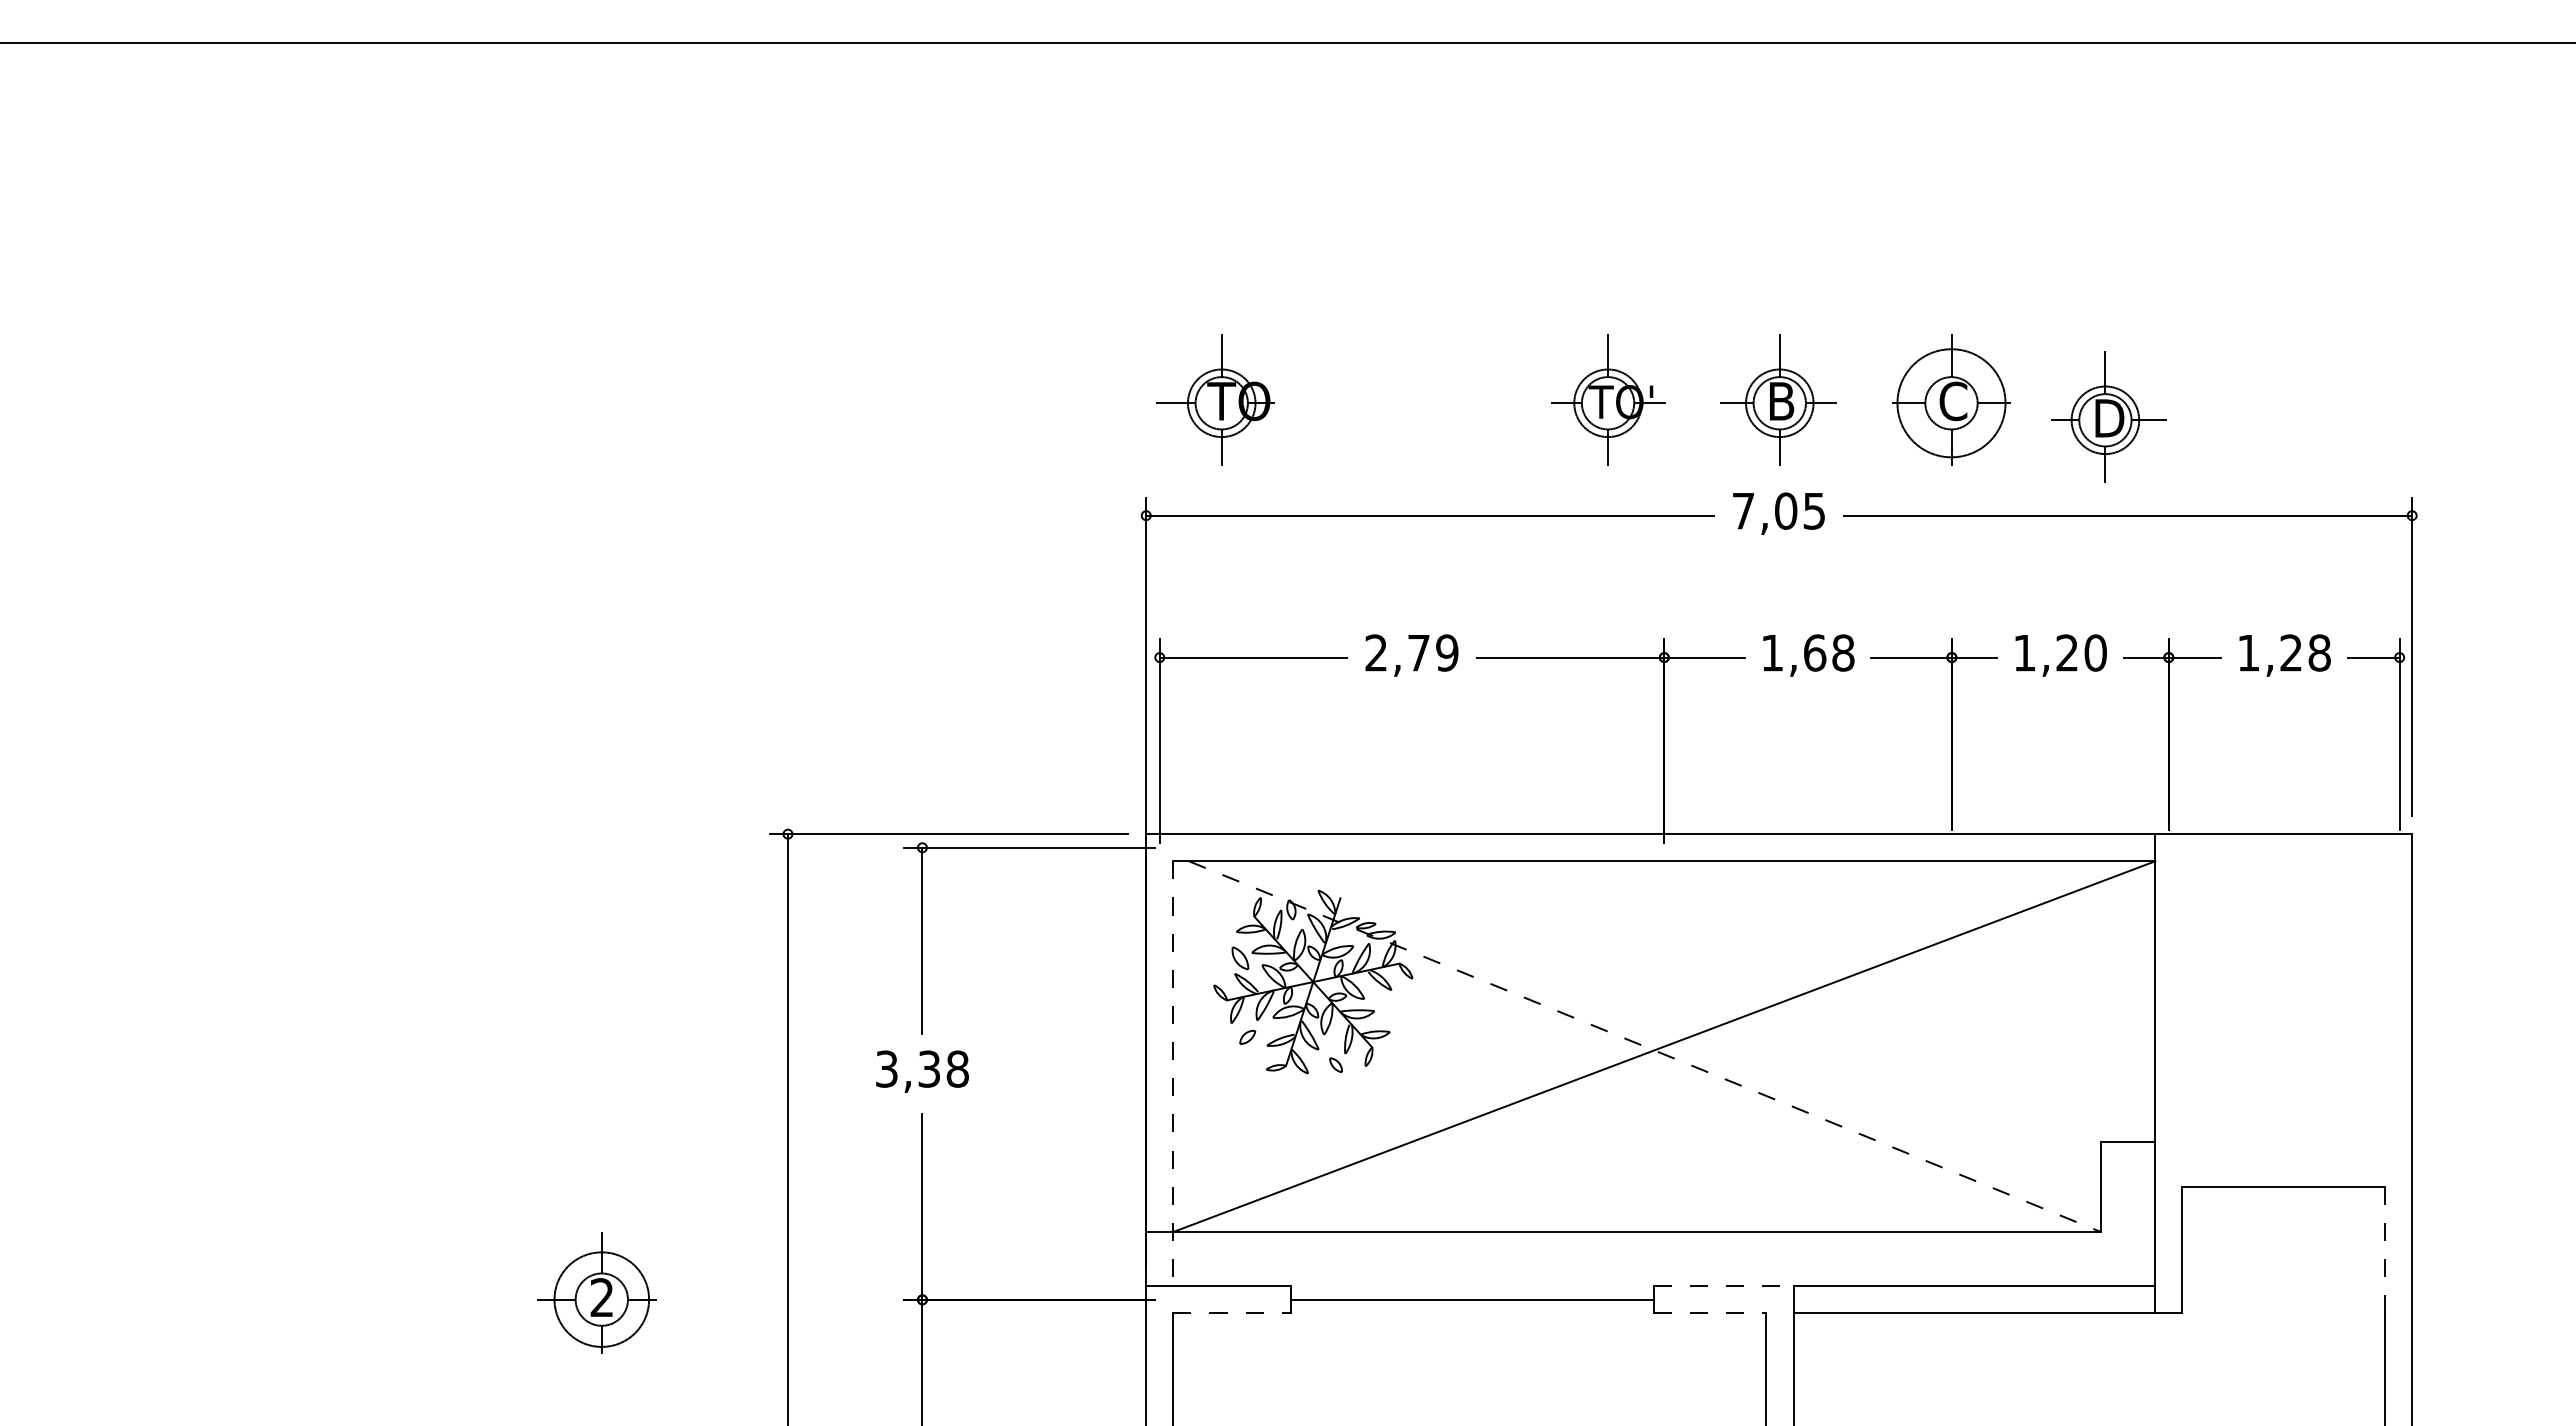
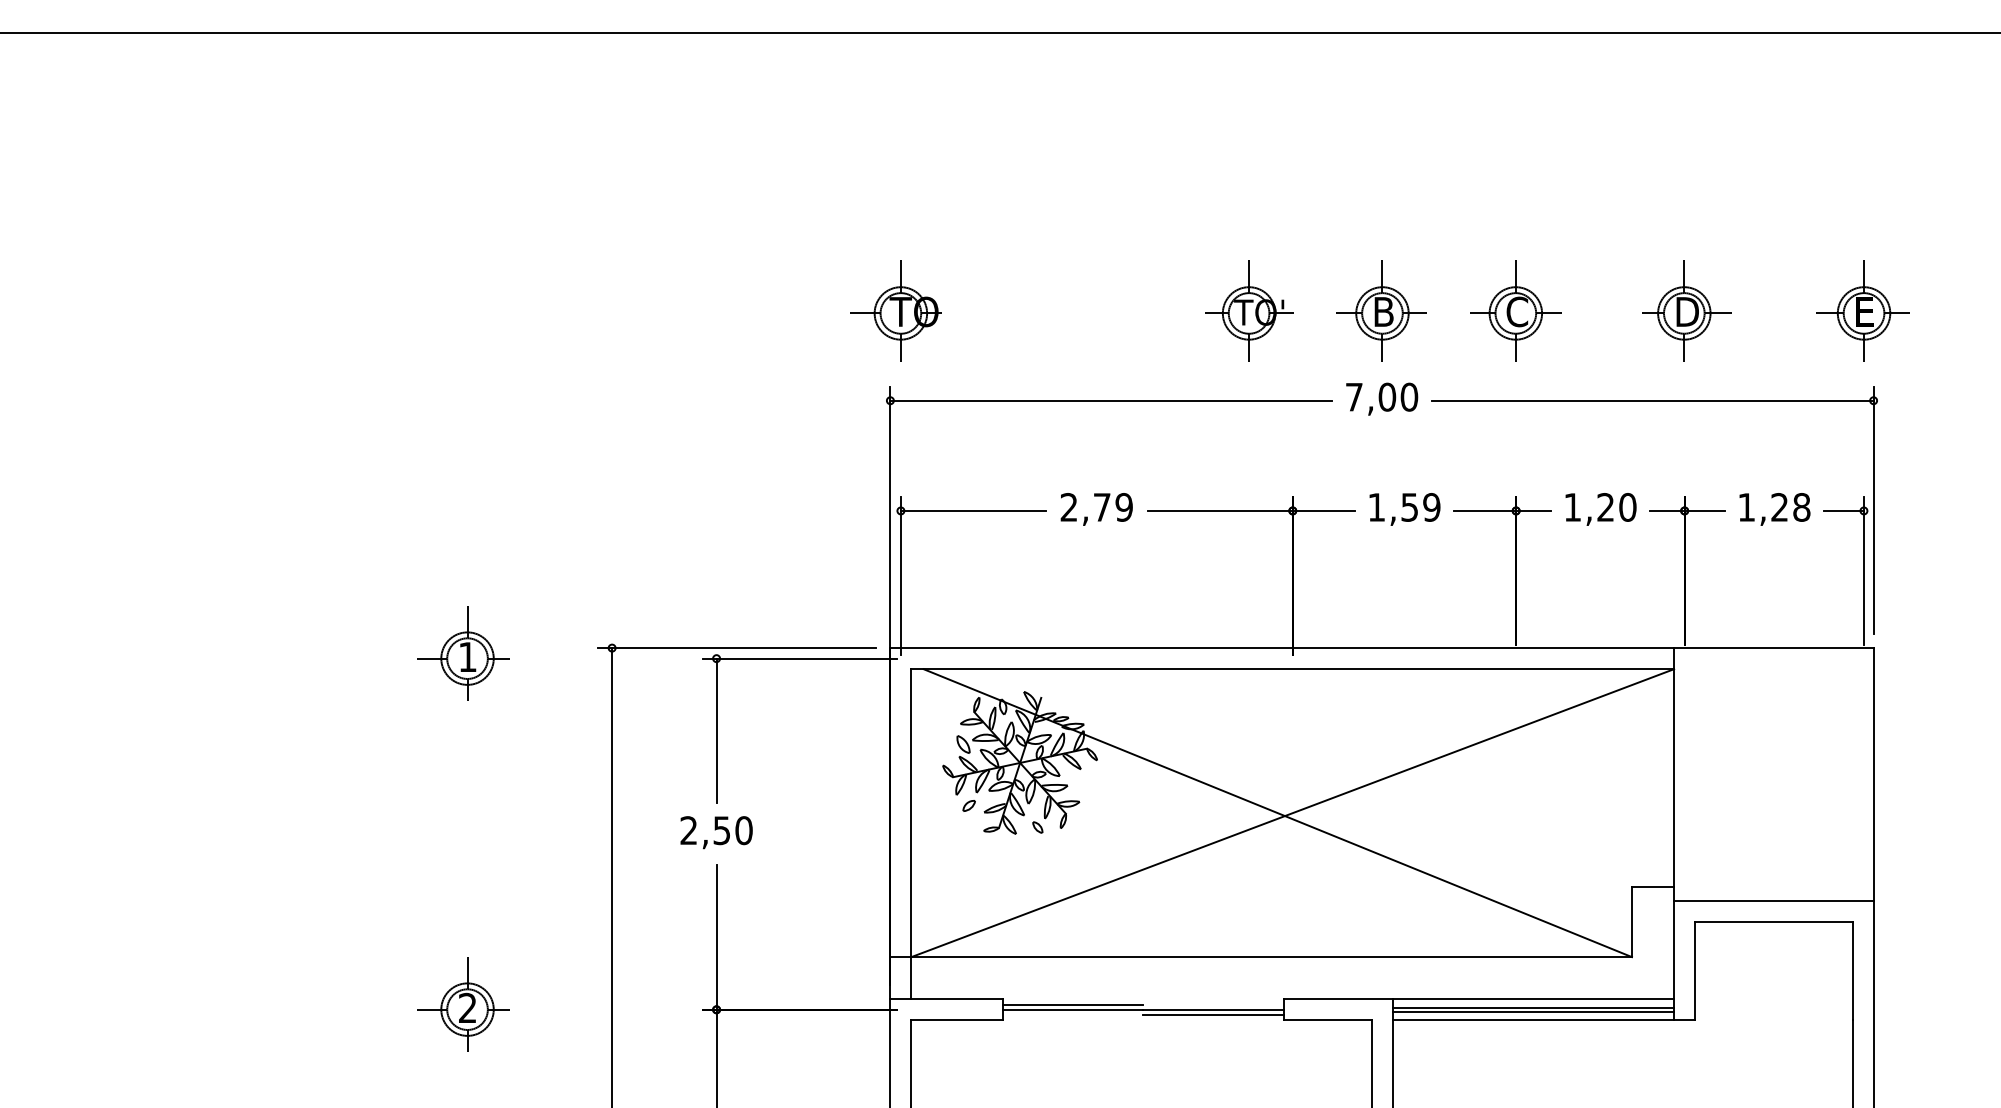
part: (1215, 399) -> (896, 310), moved
part: (2397, 399) -> (1862, 310), added
circle: (1951, 403) -> (1515, 313), size x0.62
part: (2108, 416) -> (1686, 310), moved
text: (1814, 510) -> (1409, 396), 7,05 -> 7,00
text: (1829, 652) -> (1421, 507), 1,68 -> 1,59
part: (596, 840) -> (463, 653), added
line: (1645, 1046) -> (1278, 813), dashed -> solid
text: (922, 1068) -> (716, 830), 3,38 -> 2,50
line: (1173, 1074) -> (911, 834), dashed -> solid
line: (2283, 1159) -> (1773, 900), added
line: (2384, 1249) -> (1852, 970), dashed -> solid
line: (1723, 1286) -> (1338, 999), dashed -> solid
line: (1380, 1293) -> (1072, 1004), added
line: (1974, 1297) -> (1533, 1007), added
circle: (601, 1299) -> (467, 1009), size x0.71
line: (1974, 1302) -> (1533, 1011), added
line: (1561, 1306) -> (1212, 1014), added
line: (1232, 1313) -> (957, 1020), dashed -> solid
line: (1710, 1313) -> (1328, 1020), dashed -> solid

